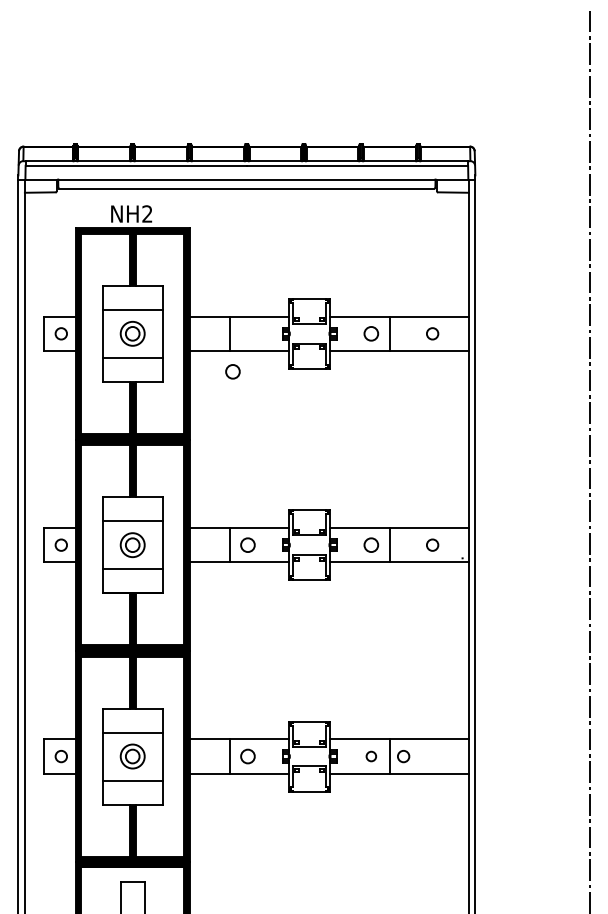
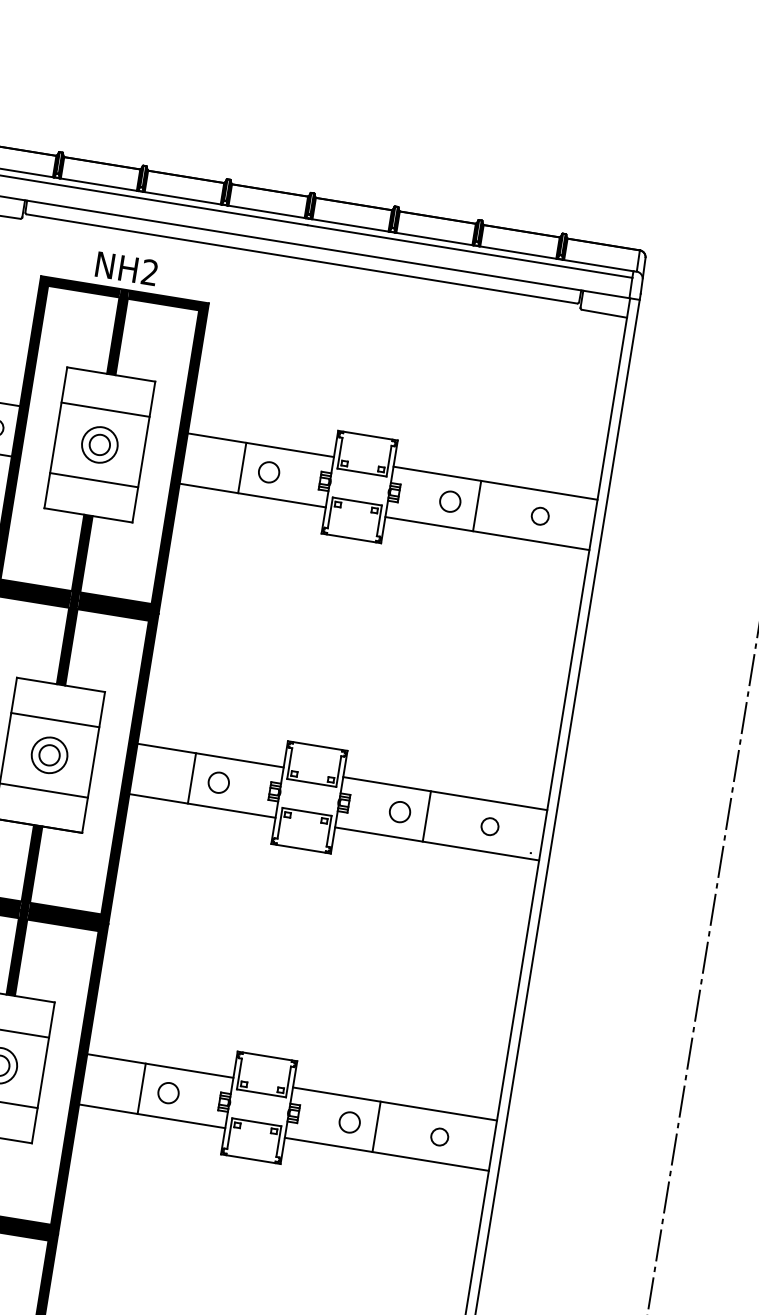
circle: (232, 371) -> (268, 471), moved
circle: (371, 756) -> (349, 1122), size x1.43
circle: (403, 756) -> (439, 1136), moved

